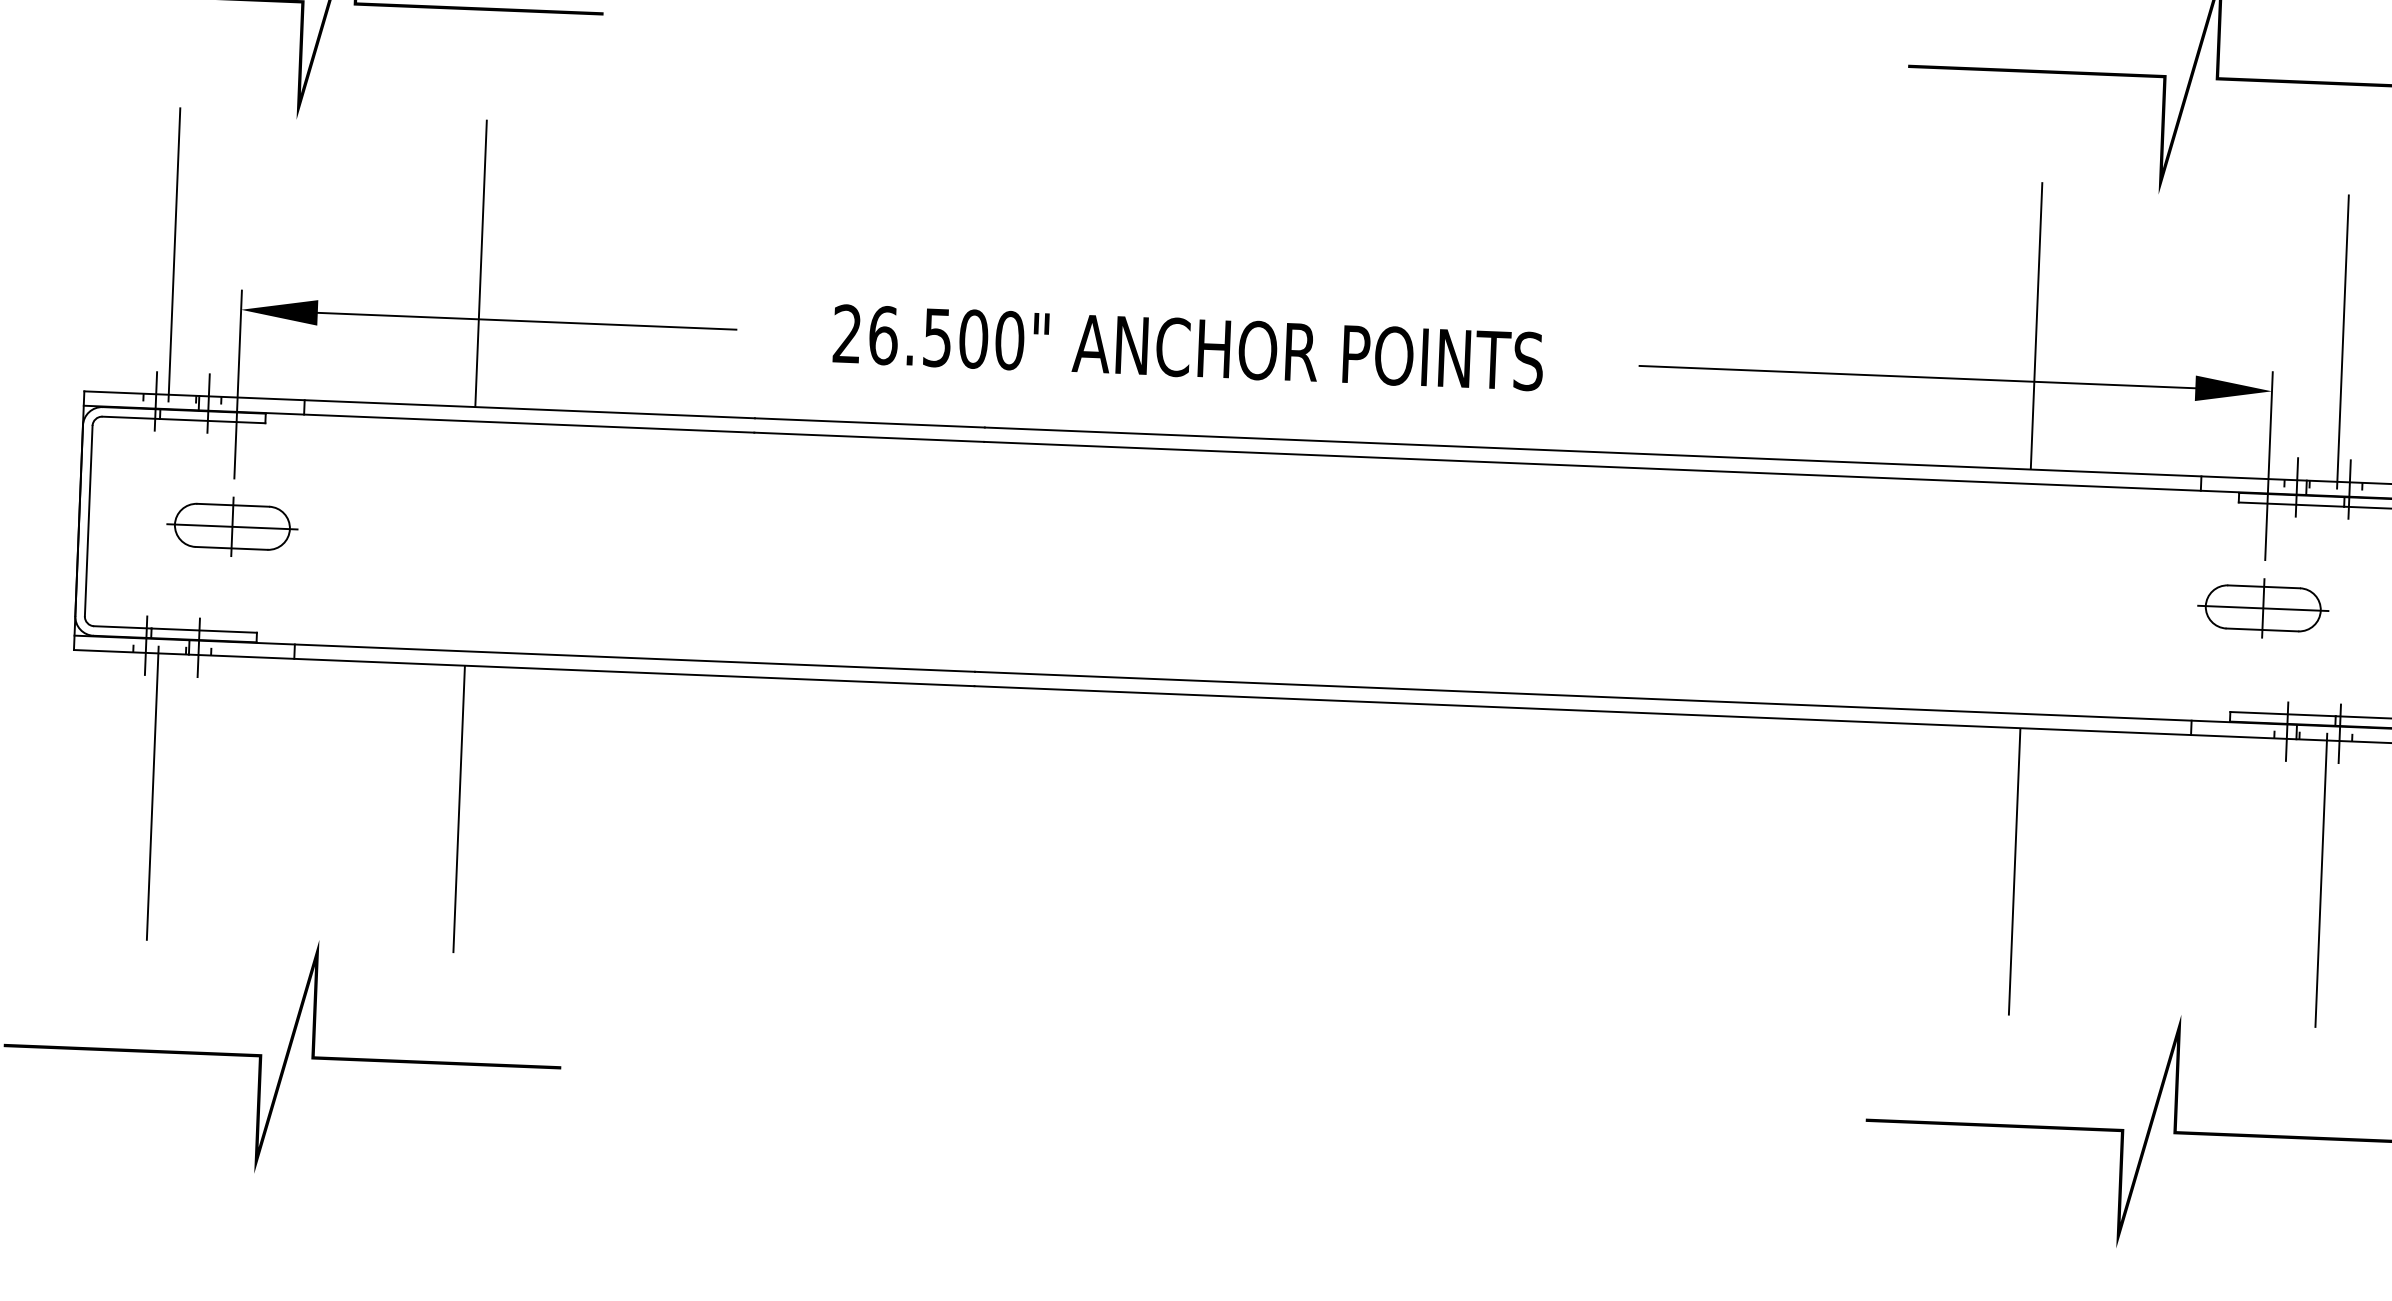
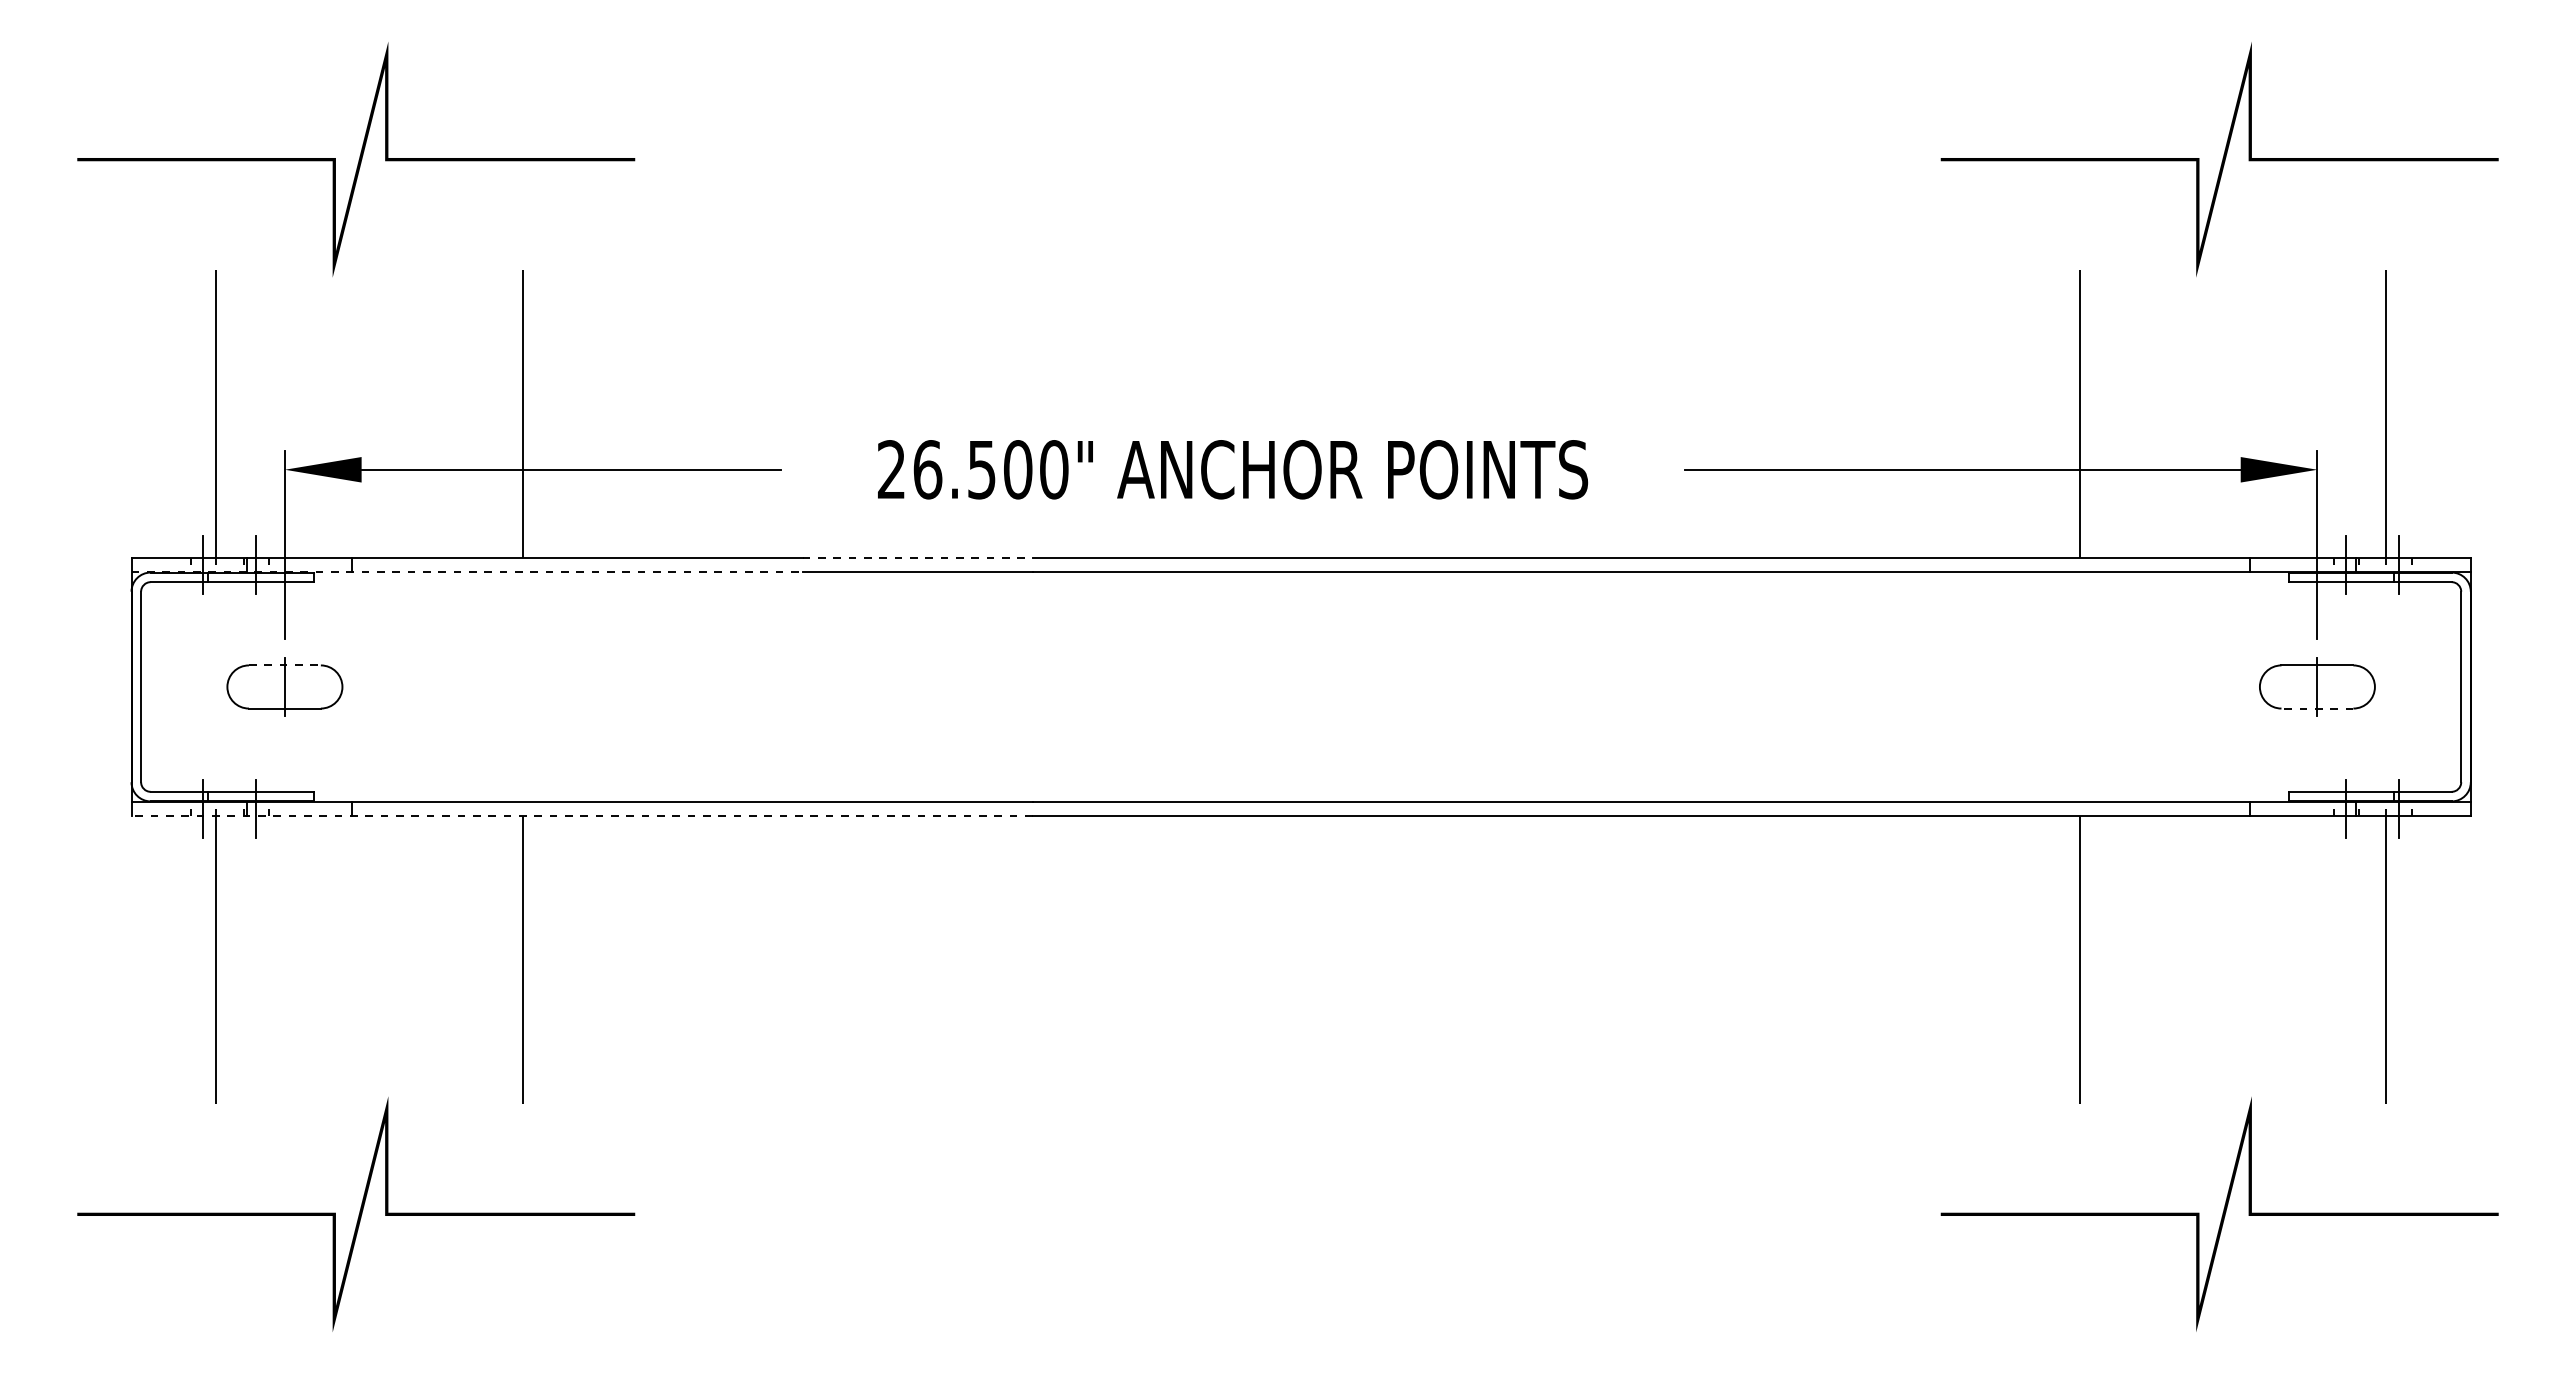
line: (419, 418) -> (467, 571), solid -> dashed
line: (870, 422) -> (918, 557), solid -> dashed
line: (232, 505) -> (284, 665), solid -> dashed
line: (231, 527) -> (284, 687), removed
line: (2263, 608) -> (2317, 687), removed
line: (2262, 629) -> (2317, 708), solid -> dashed
line: (524, 668) -> (582, 816), solid -> dashed

